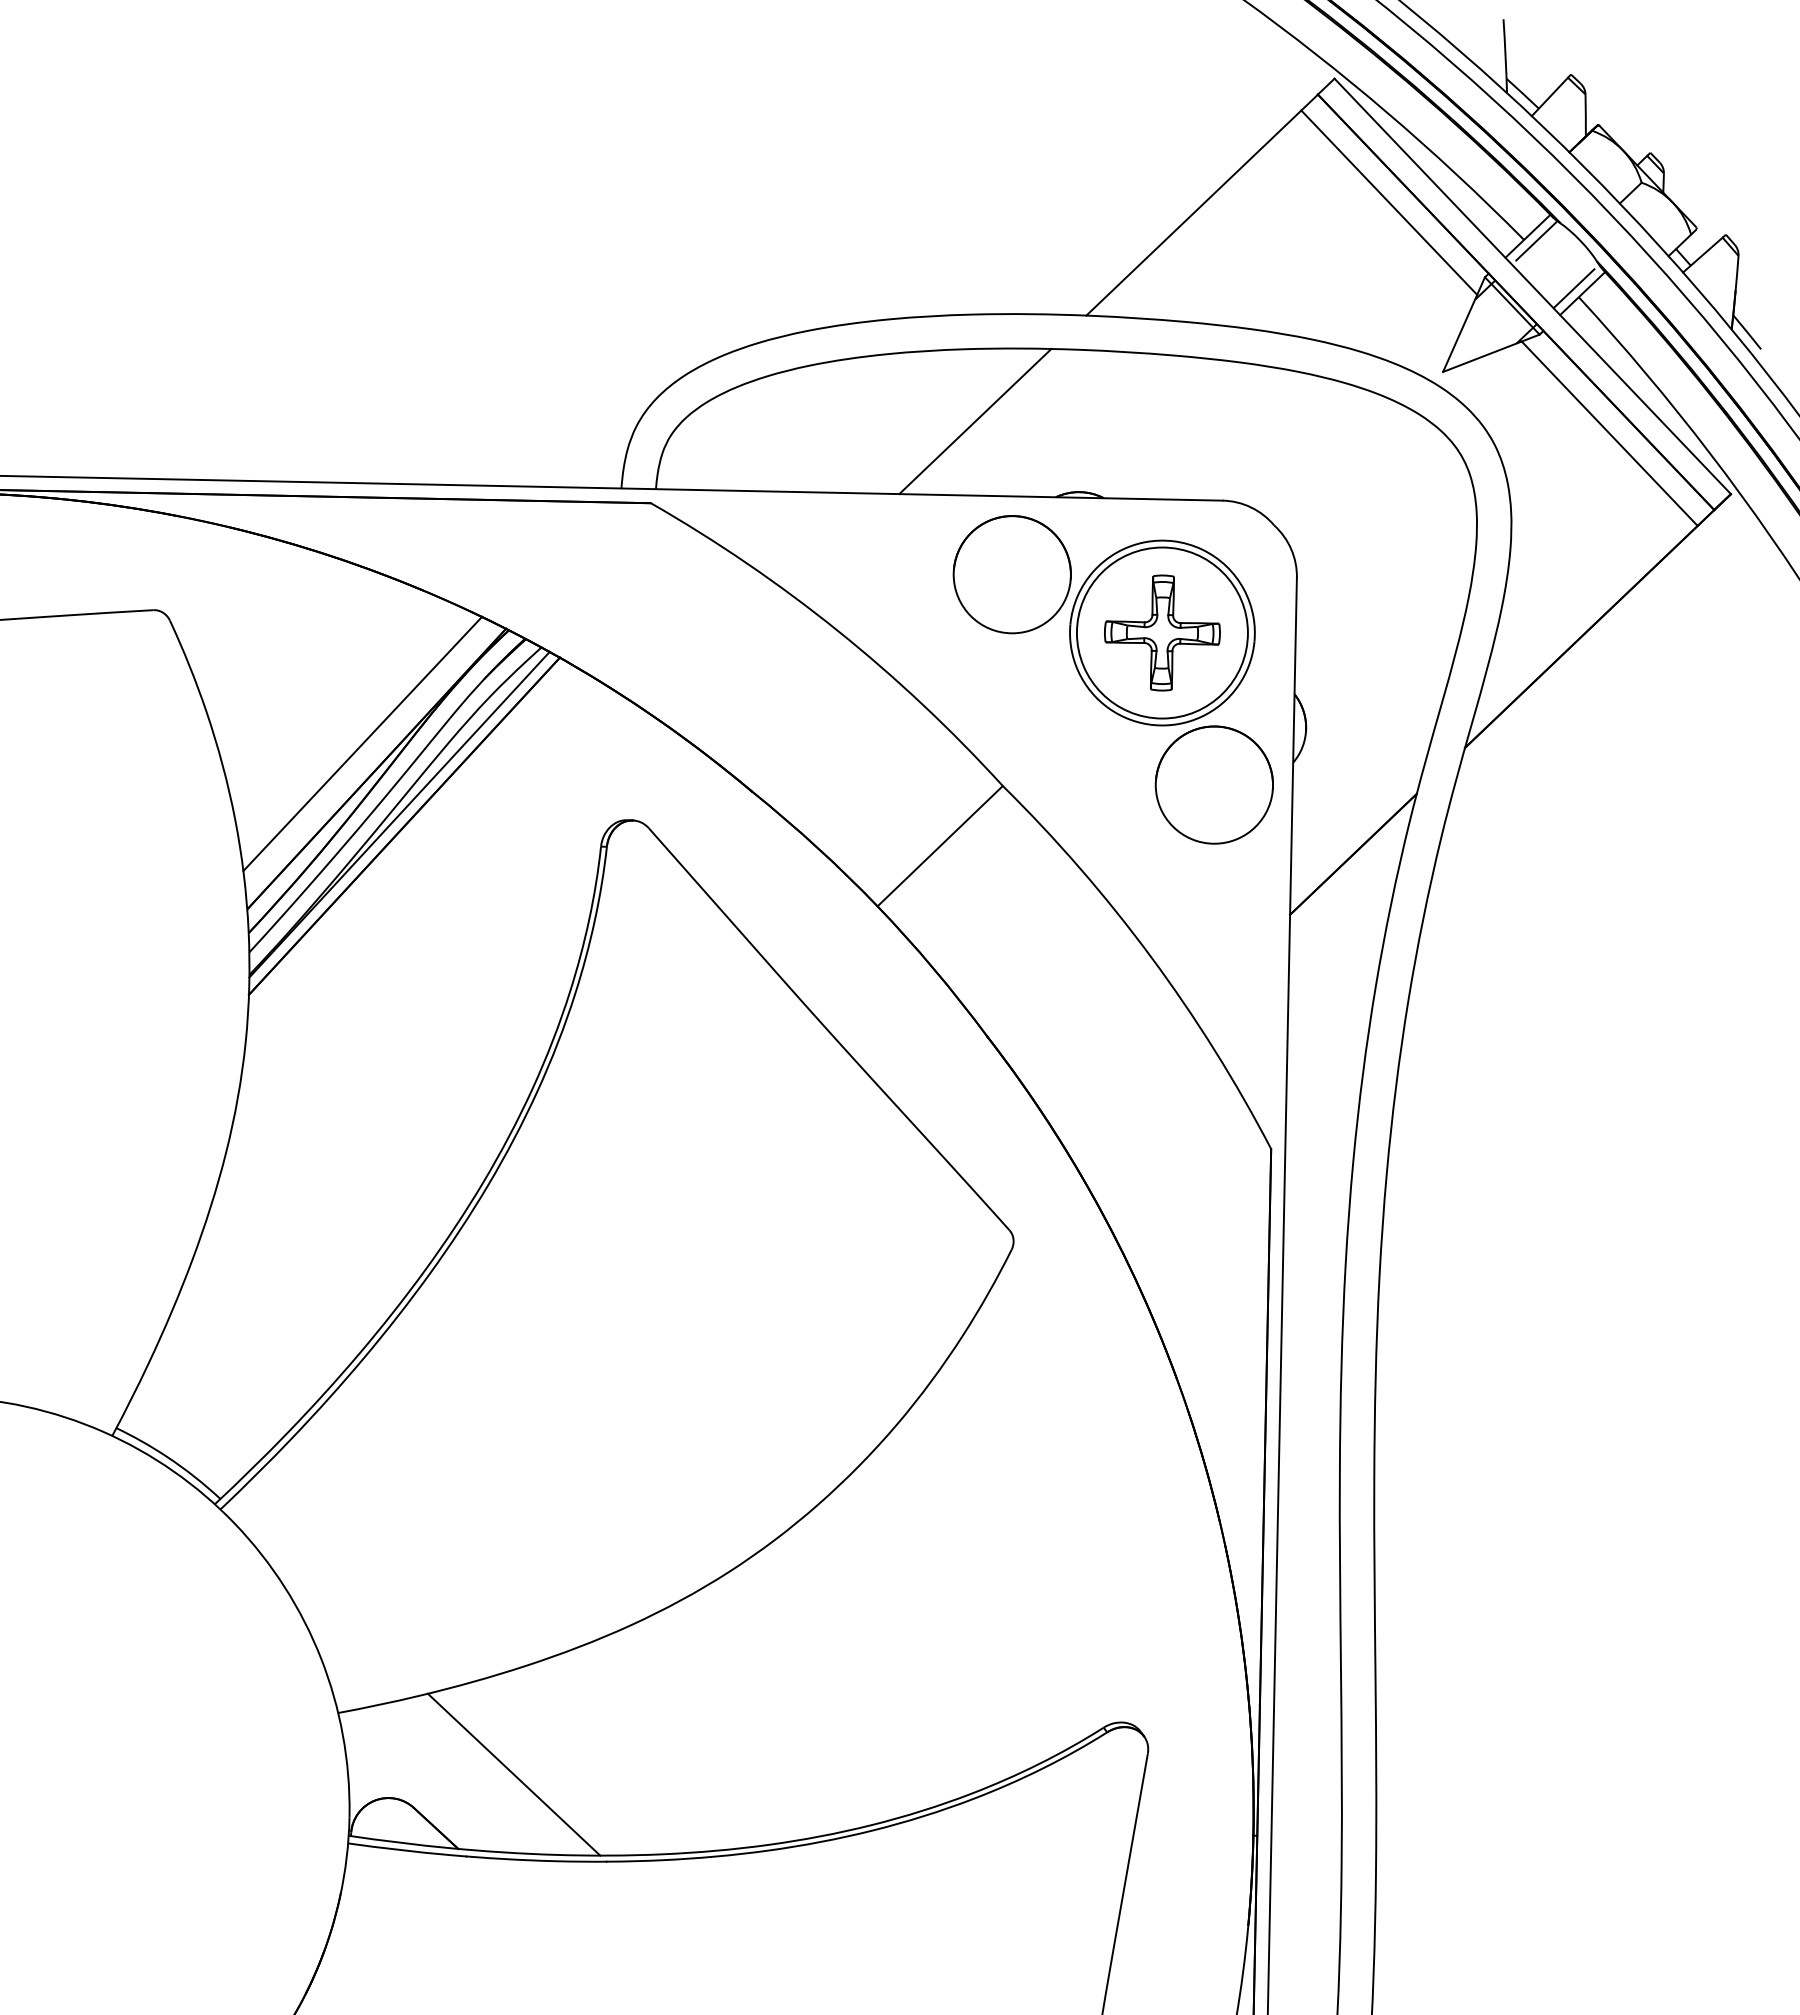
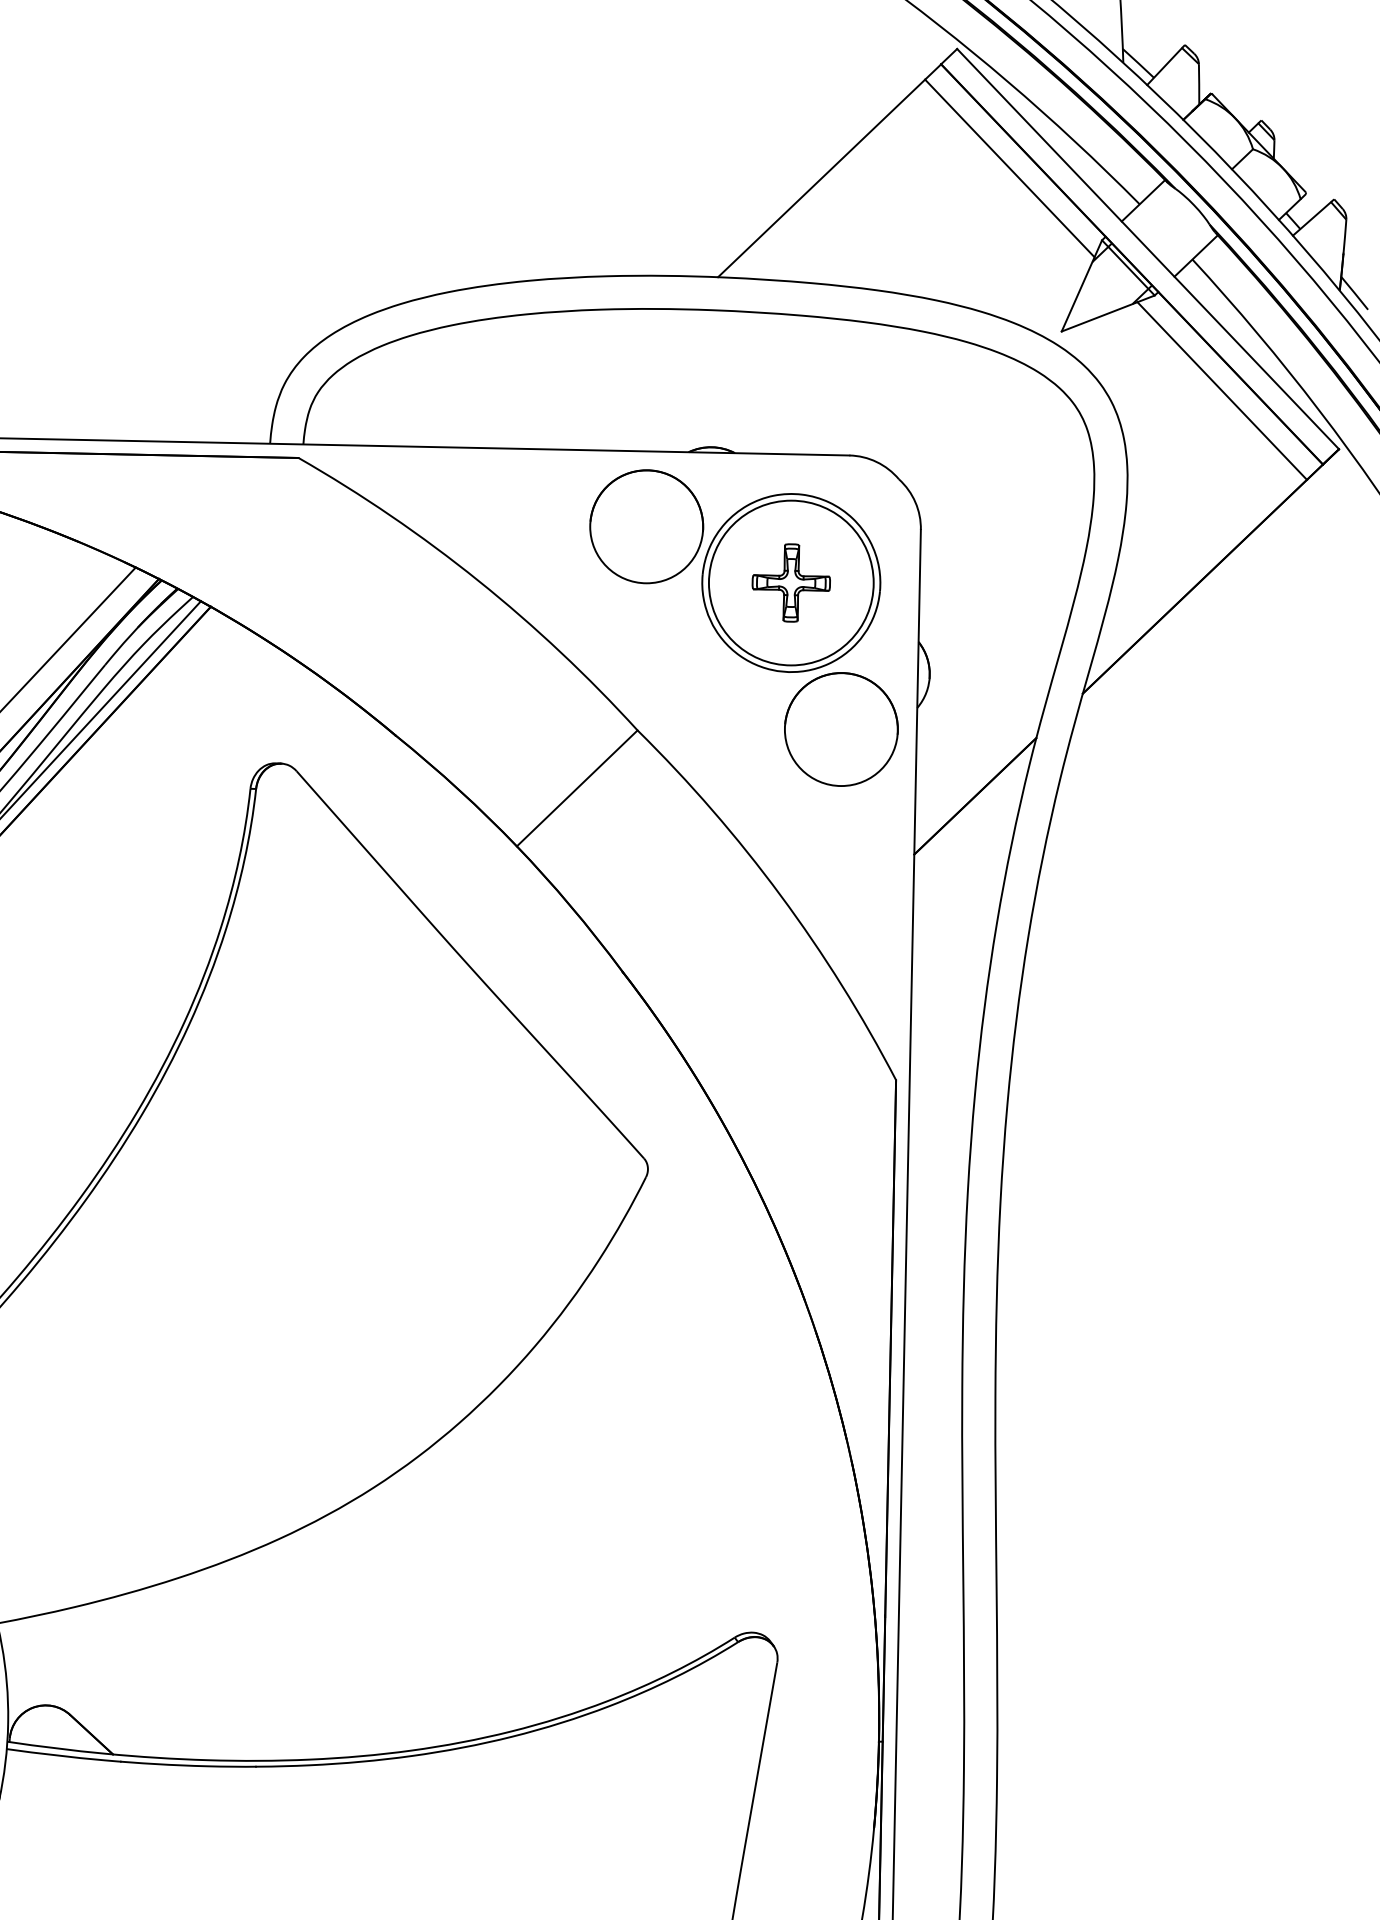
line: (1534, 242) -> (1149, 206), removed
line: (1575, 286) -> (1189, 249), removed
line: (975, 421) -> (611, 379), removed
part: (1162, 632) -> (791, 582), size x0.7
line: (513, 1774) -> (166, 1682), removed

